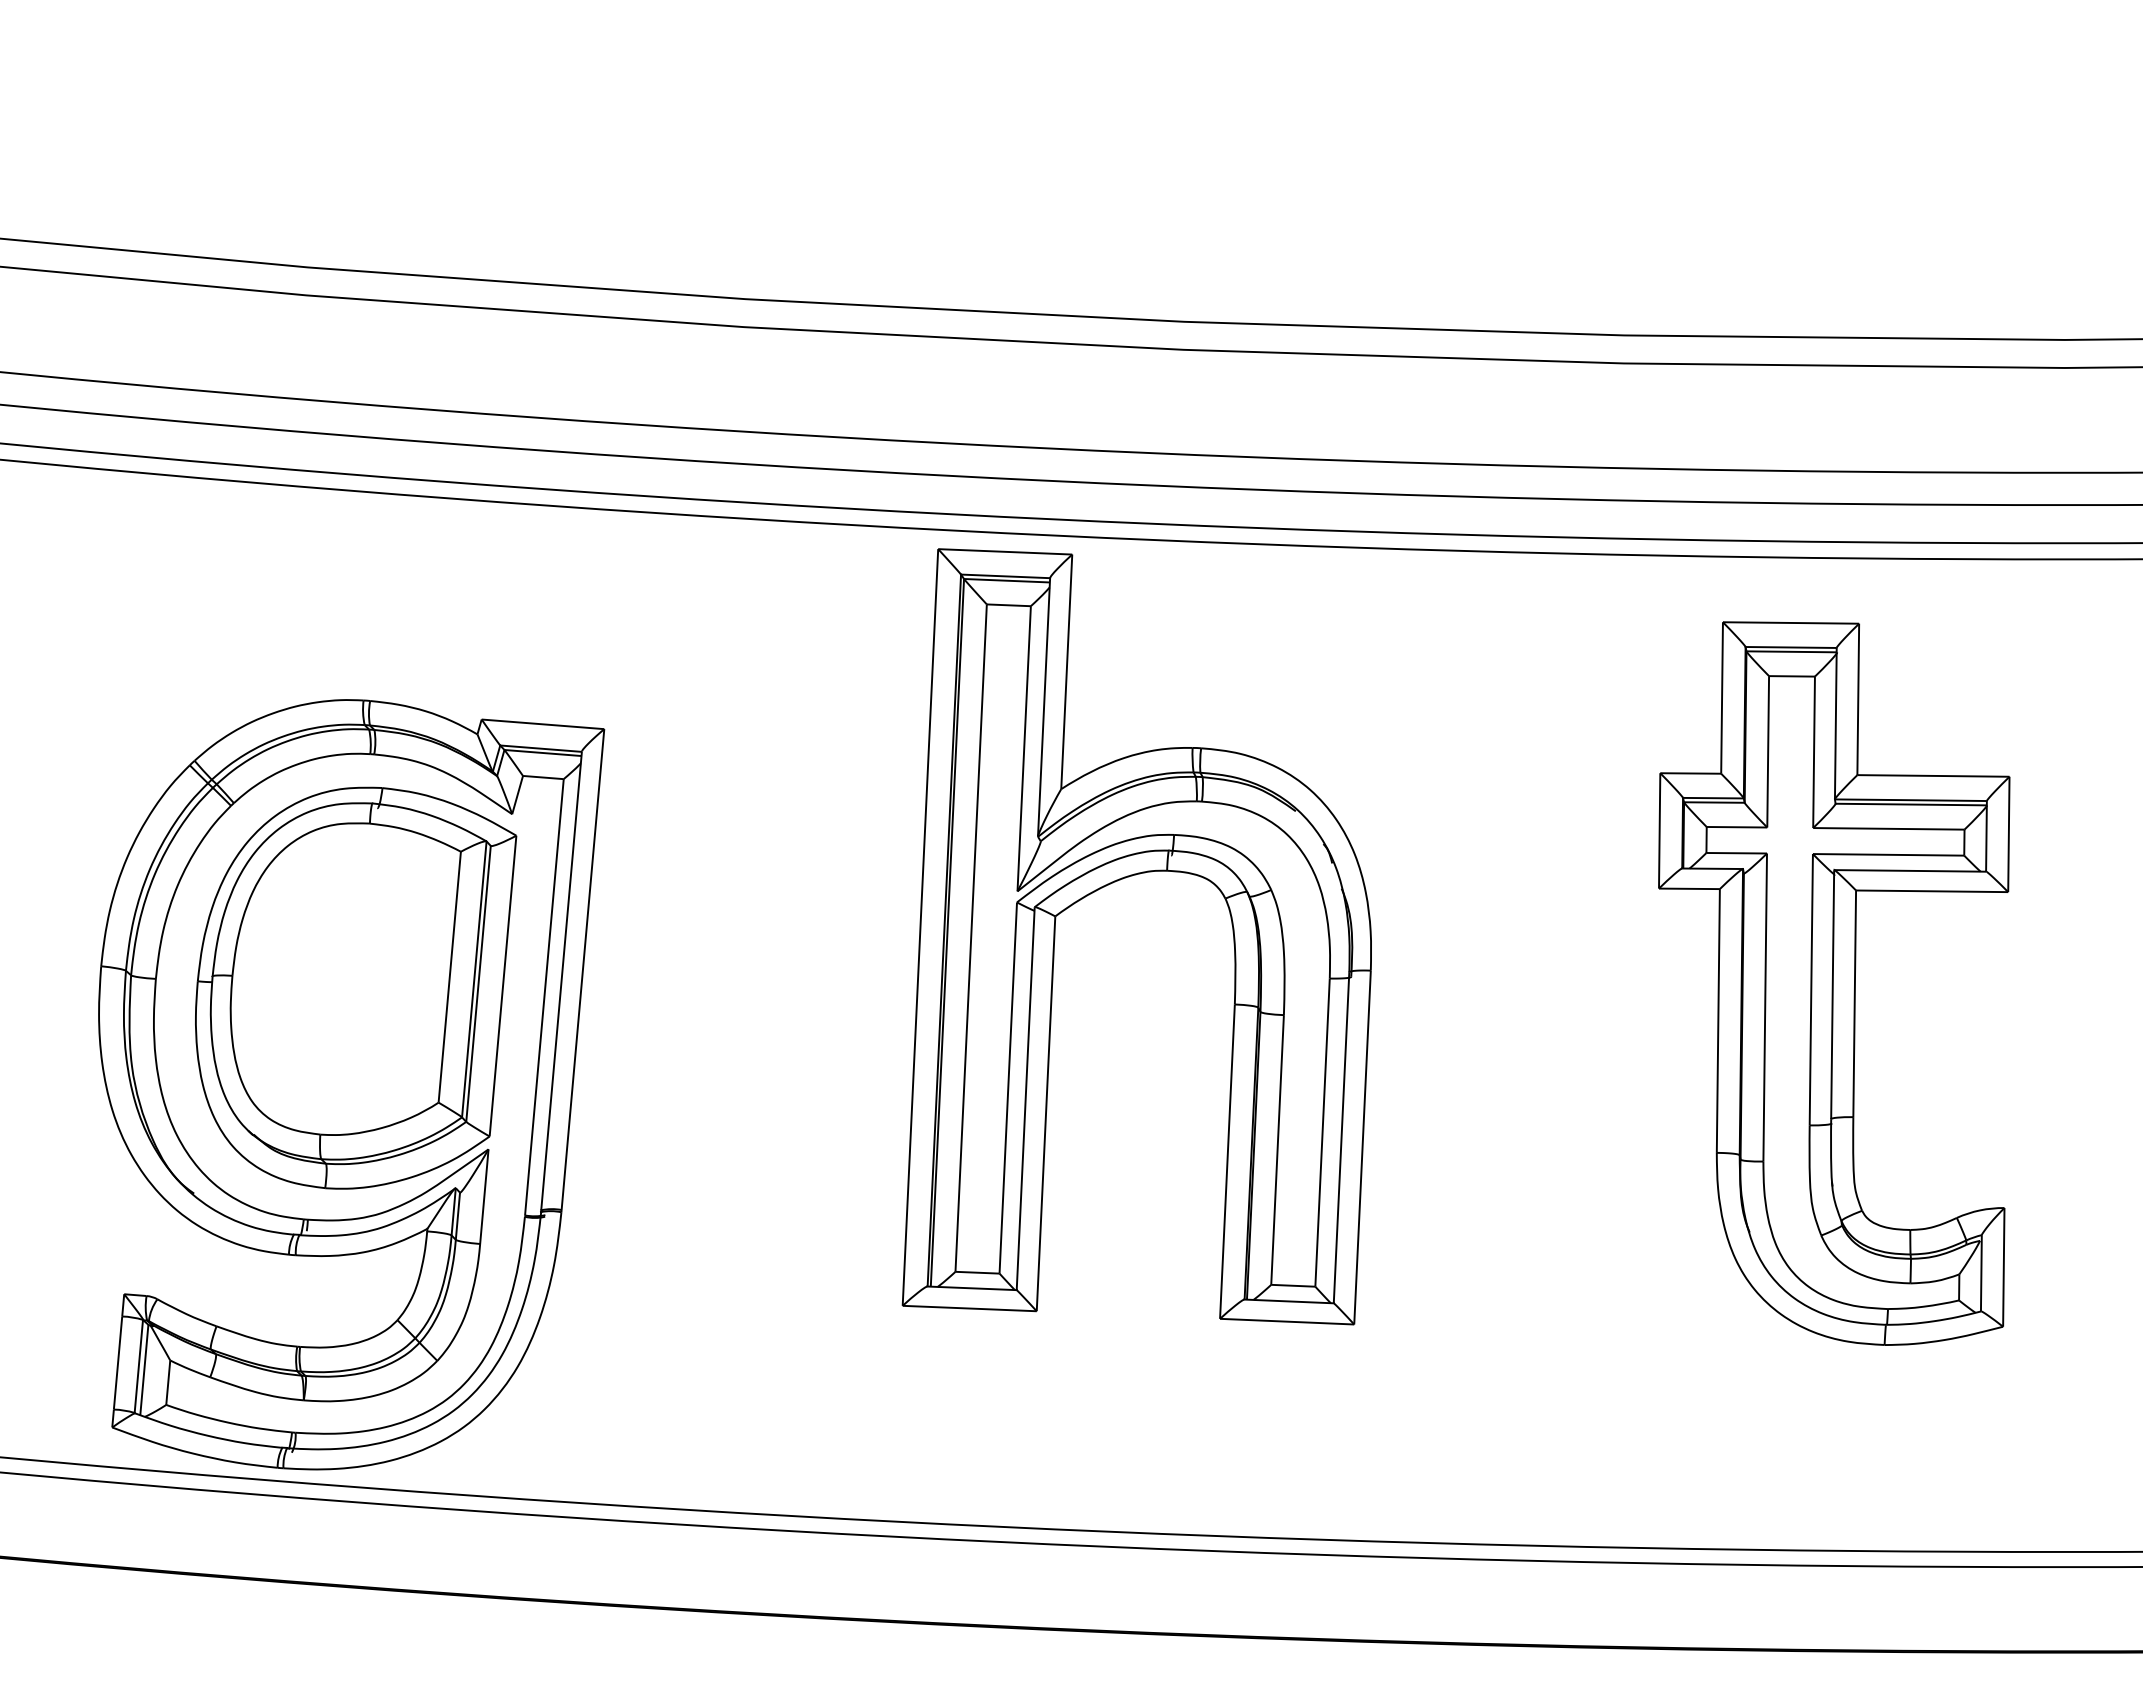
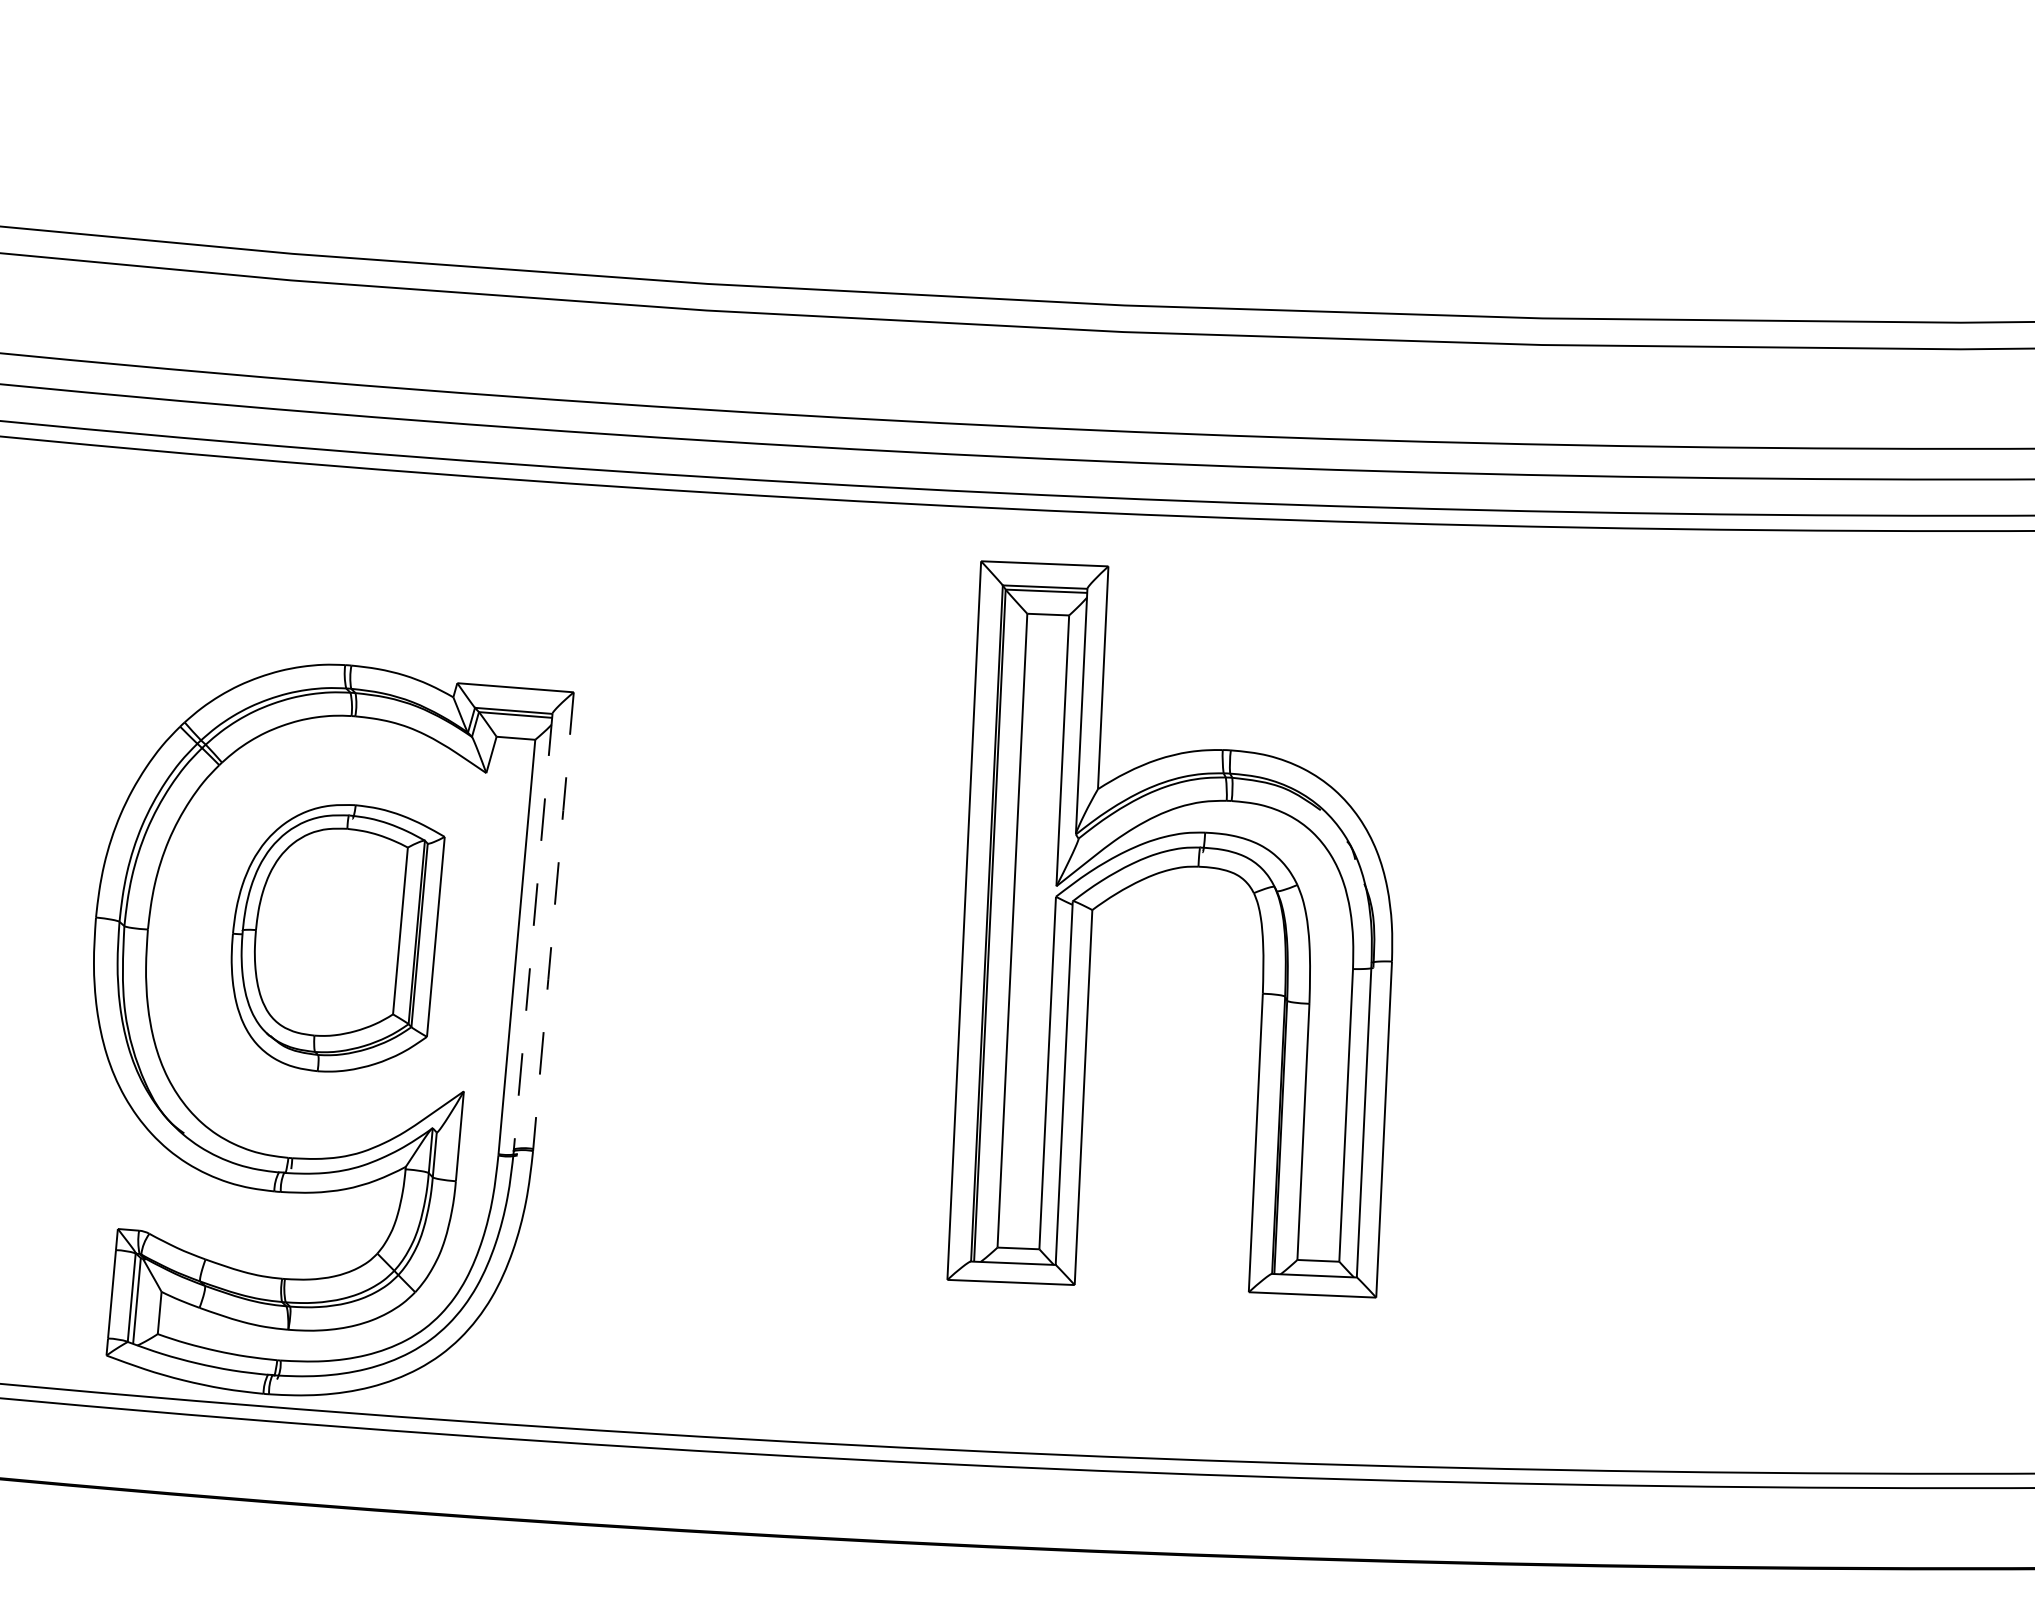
part: (1113, 883) -> (1147, 878), moved
line: (583, 969) -> (554, 920), solid -> dashed
line: (561, 980) -> (533, 931), solid -> dashed
part: (1834, 983) -> (1742, 933), removed
part: (356, 987) -> (338, 937), size x0.7

